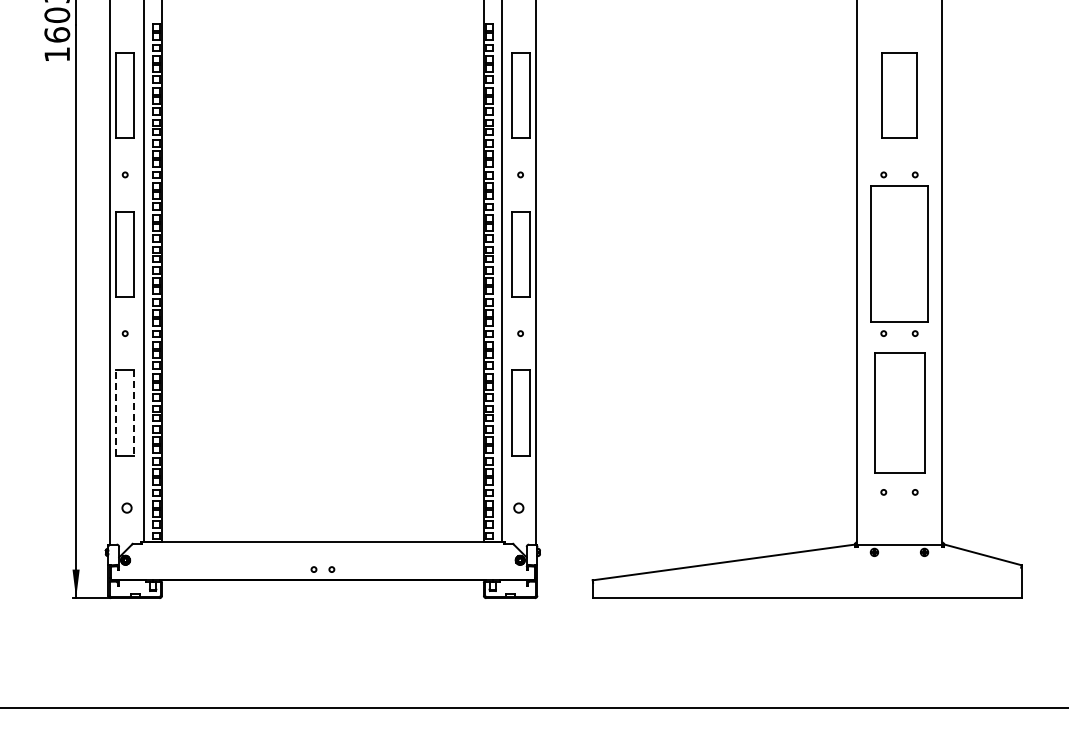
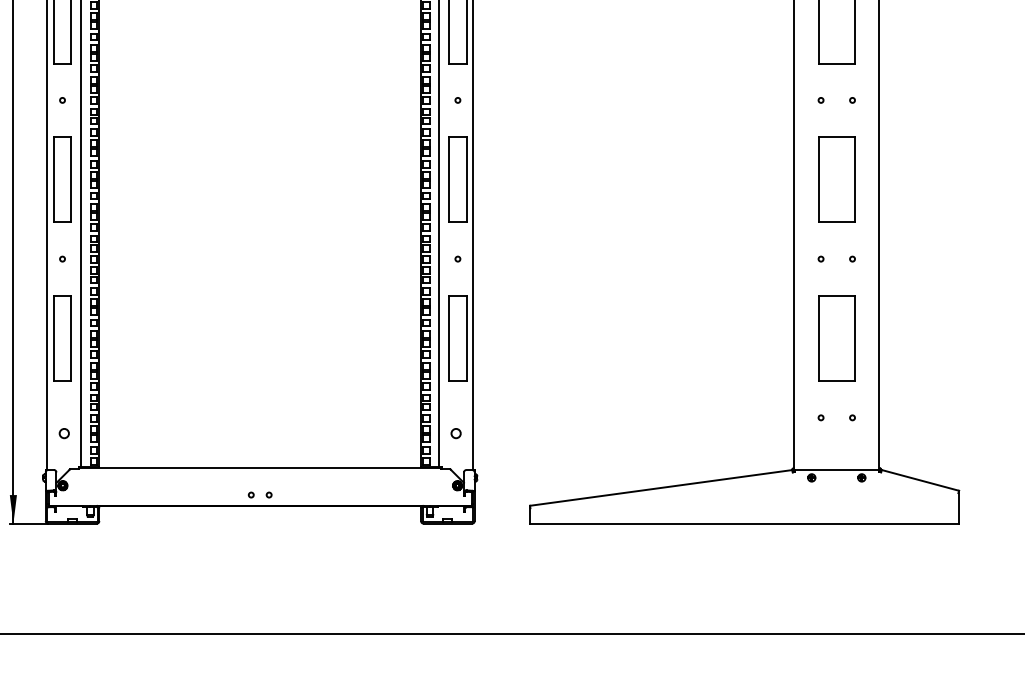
part: (899, 254) -> (836, 179), size x0.62
part: (899, 412) -> (836, 337), size x0.71
line: (116, 413) -> (53, 338), dashed -> solid
line: (134, 413) -> (71, 338), dashed -> solid

